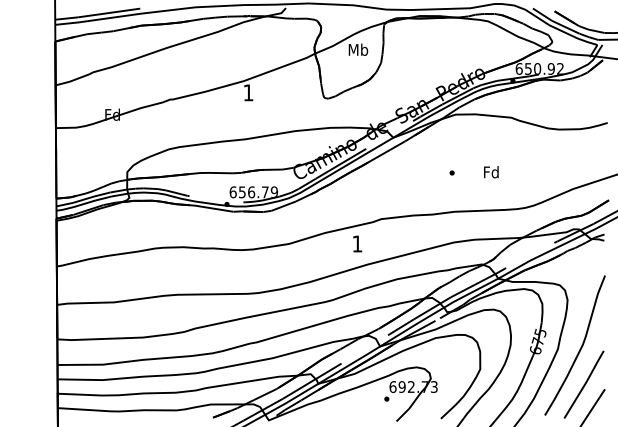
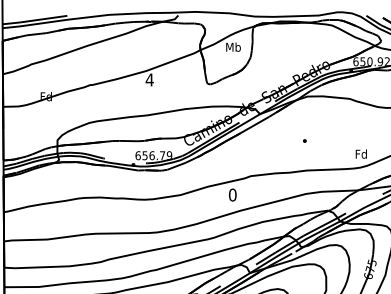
text: (248, 92) -> (149, 79), 1 -> 4
text: (491, 172) -> (361, 154), moved
text: (357, 243) -> (232, 194), 1 -> 0

